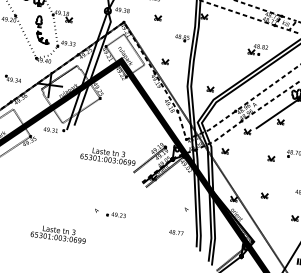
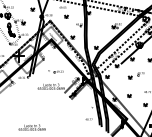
part: (109, 213) -> (55, 71), moved

